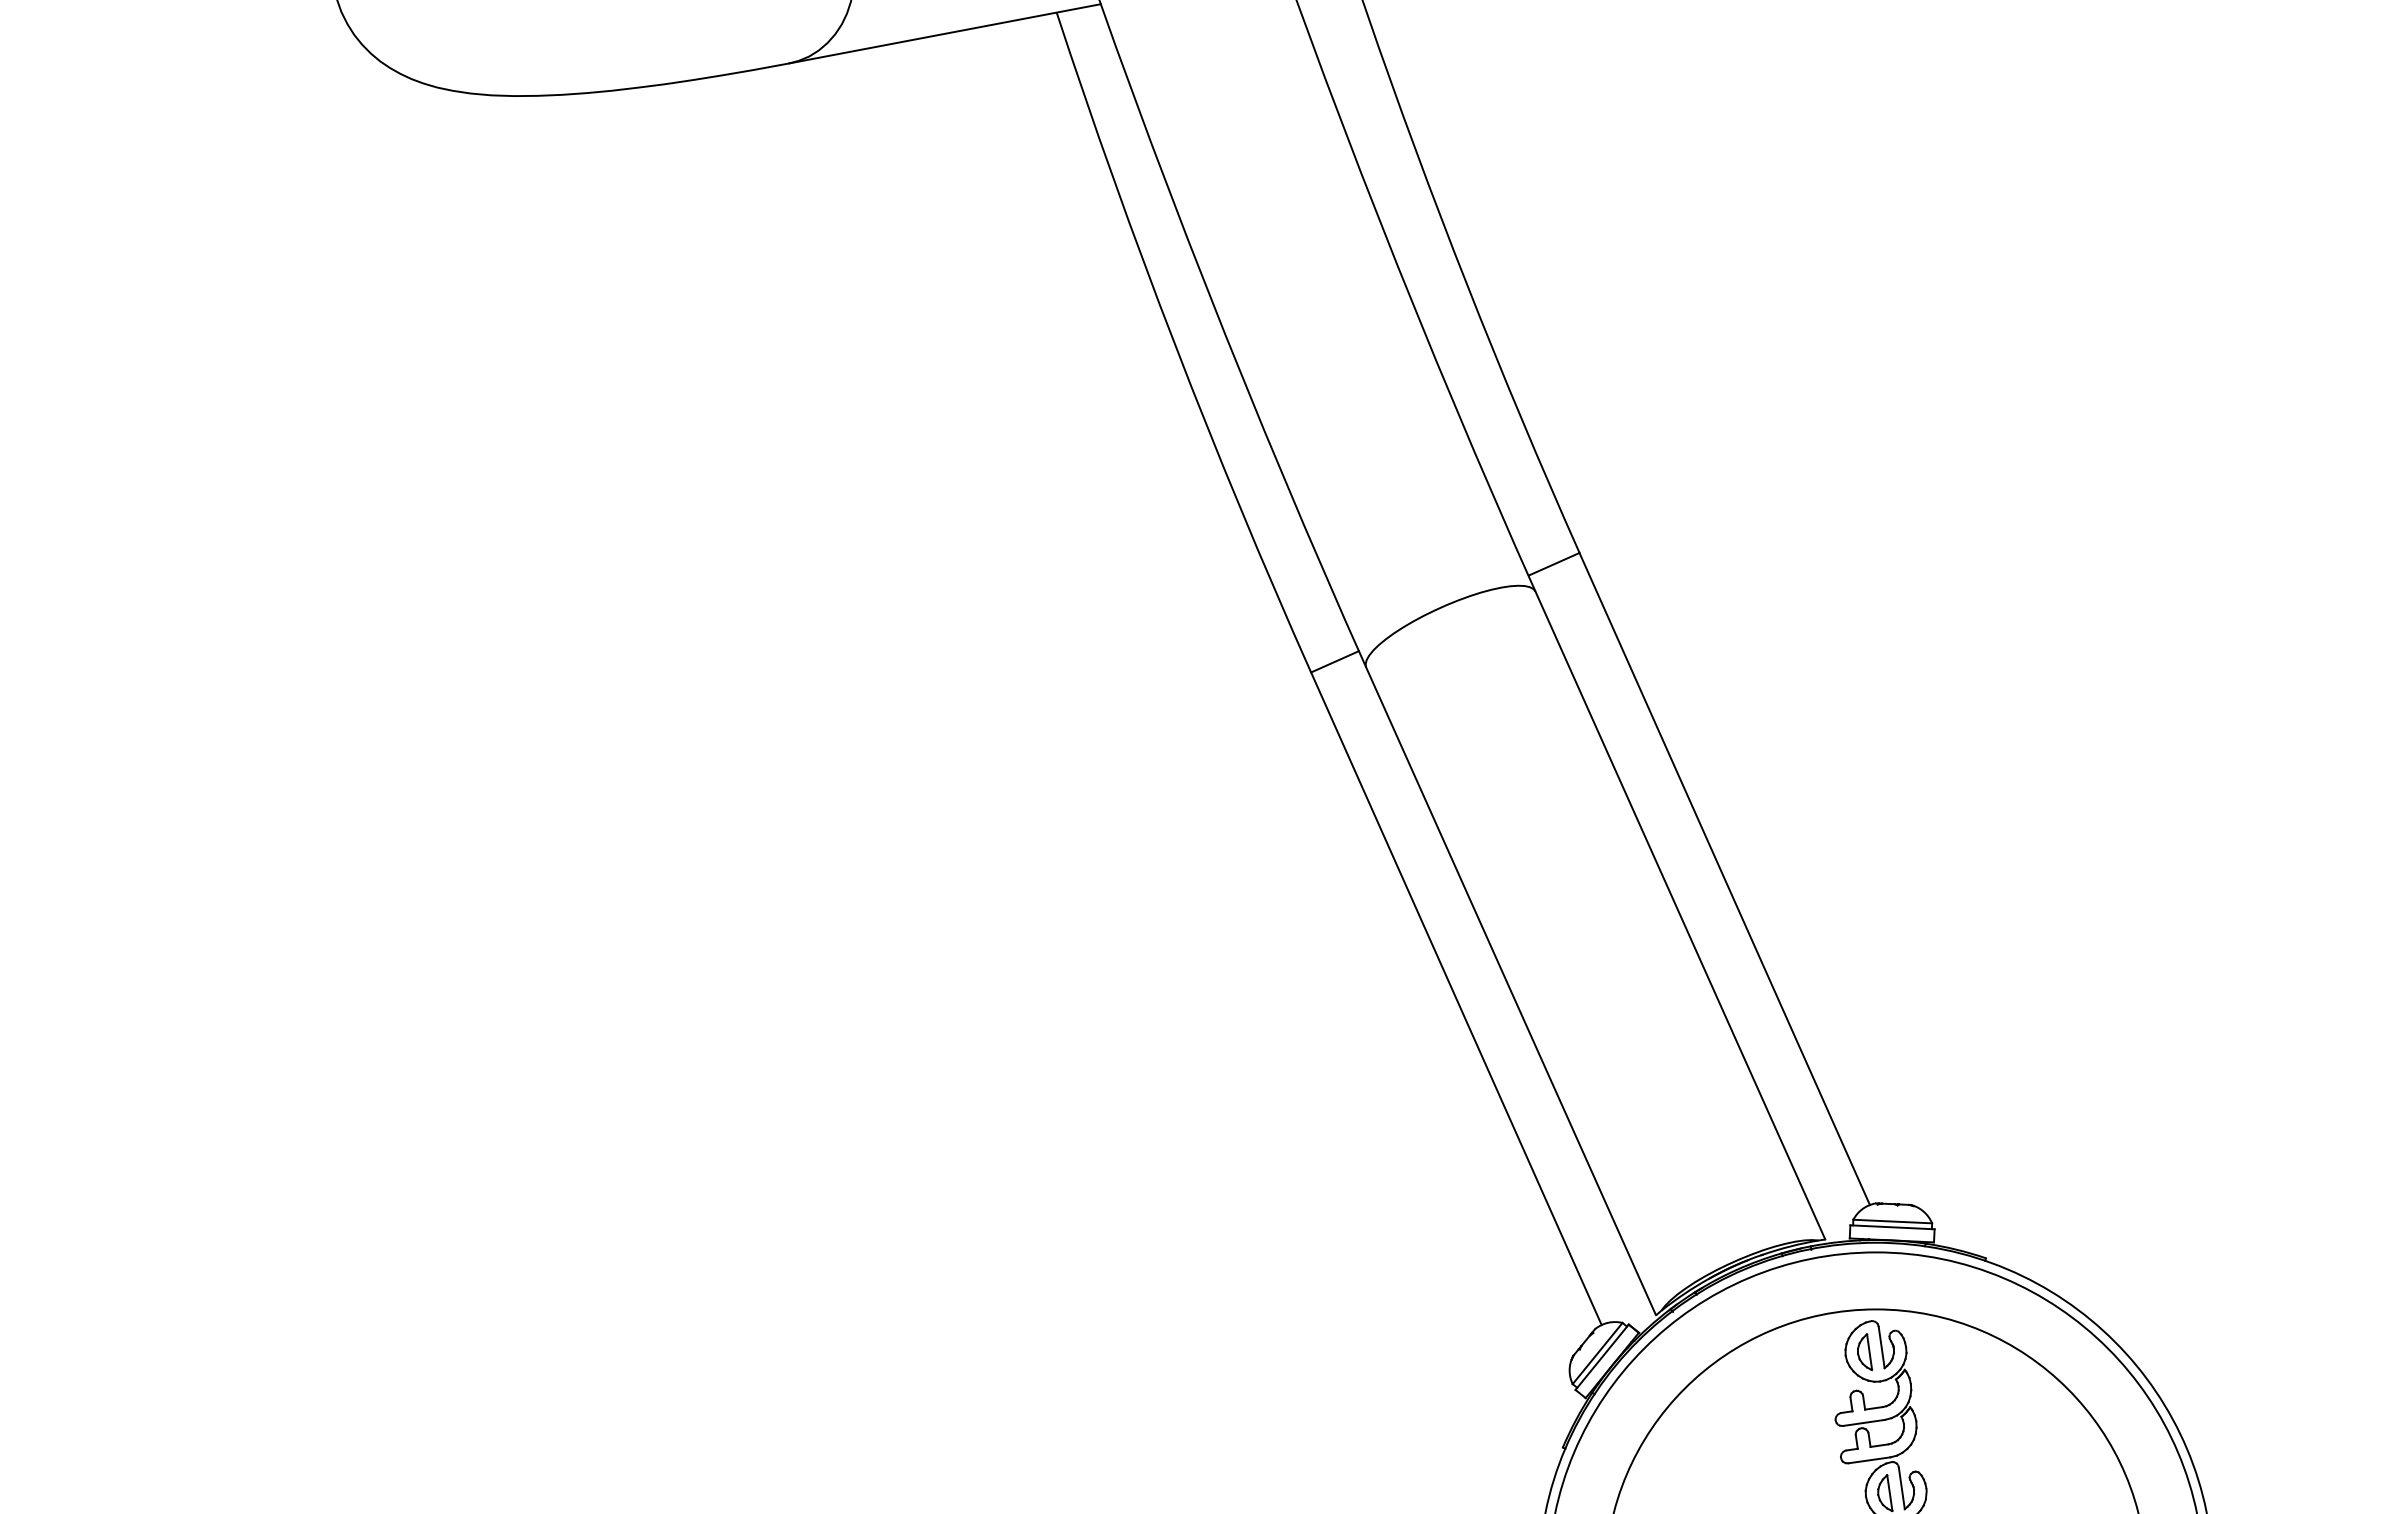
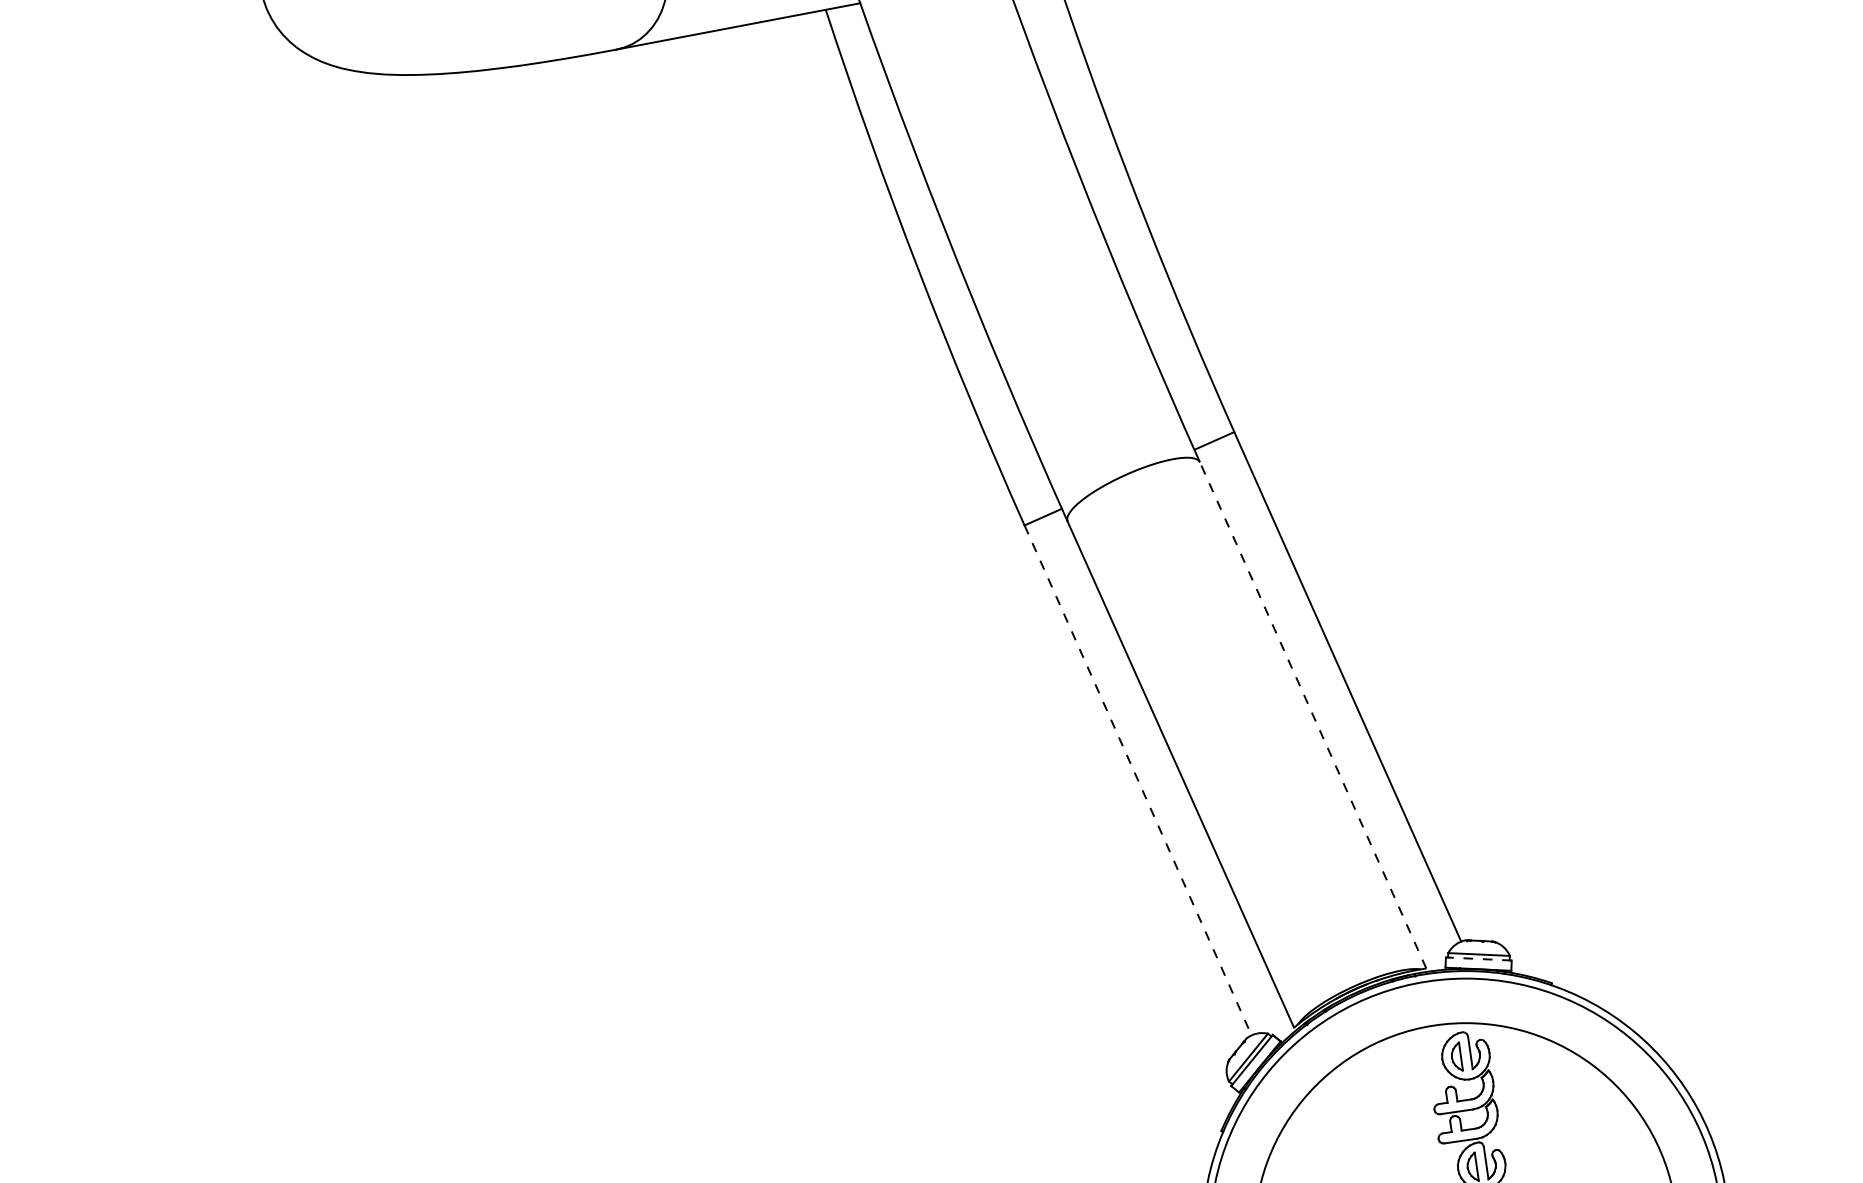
line: (1680, 915) -> (1313, 715), solid -> dashed
line: (1456, 999) -> (1138, 780), solid -> dashed
line: (1892, 1227) -> (1478, 959), solid -> dashed

